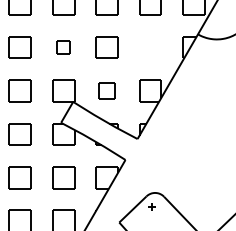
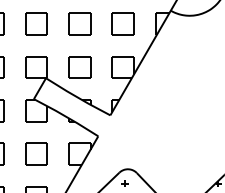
part: (63, 47) -> (36, 23), size x1.67
part: (150, 47) -> (123, 23), added
part: (106, 90) -> (79, 66), size x1.43

